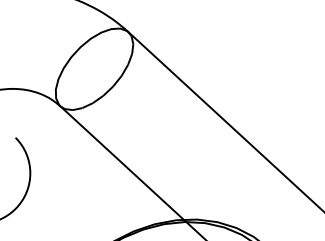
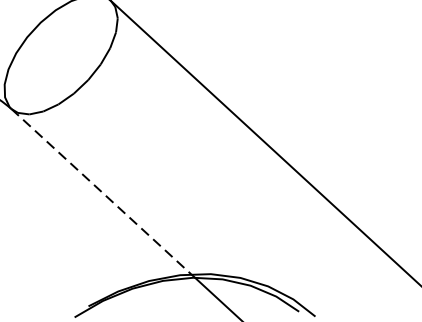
line: (122, 163) -> (101, 192), solid -> dashed

